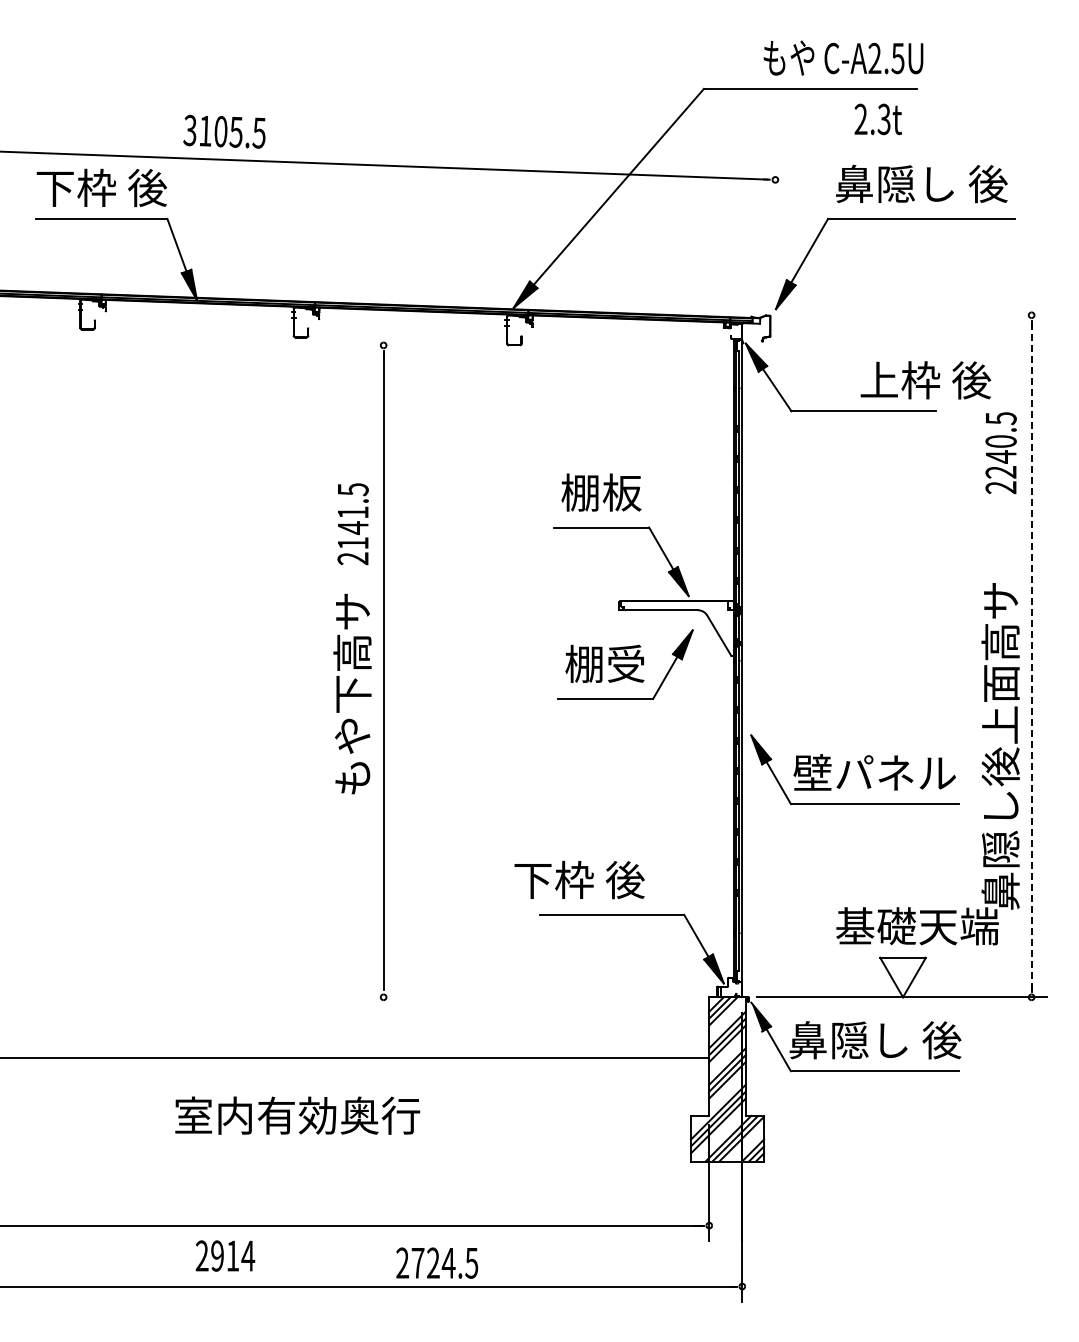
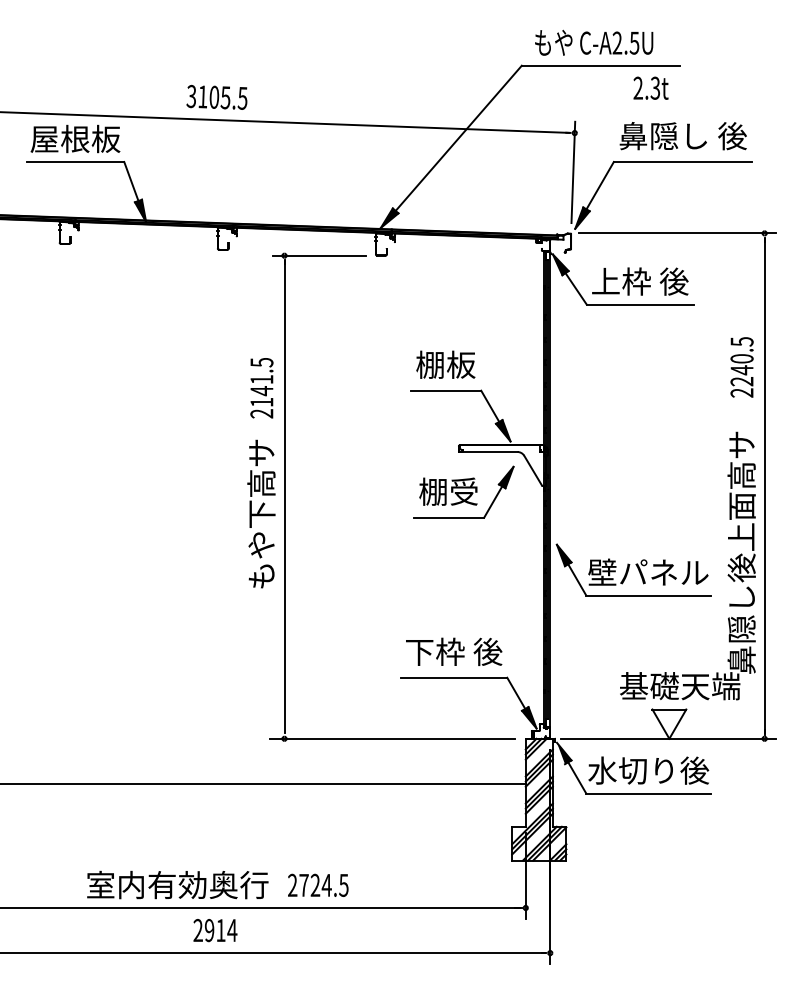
text: (843, 57) -> (594, 42), moved
text: (224, 131) -> (216, 97), moved
text: (101, 187) -> (75, 138), 下枠 後 -> 屋根板
line: (772, 232) -> (572, 172), added
line: (913, 315) -> (677, 233), added
line: (430, 345) -> (319, 255), added
text: (925, 380) -> (640, 281), moved
text: (1000, 452) -> (741, 366), moved
line: (1031, 655) -> (764, 485), dashed -> solid
text: (579, 879) -> (454, 651), moved
line: (529, 997) -> (392, 738), added
text: (875, 1040) -> (648, 770), 鼻隠し 後 -> 水切り後
text: (297, 1115) -> (177, 884), moved
text: (225, 1255) -> (215, 930), moved
text: (437, 1262) -> (318, 884), moved

